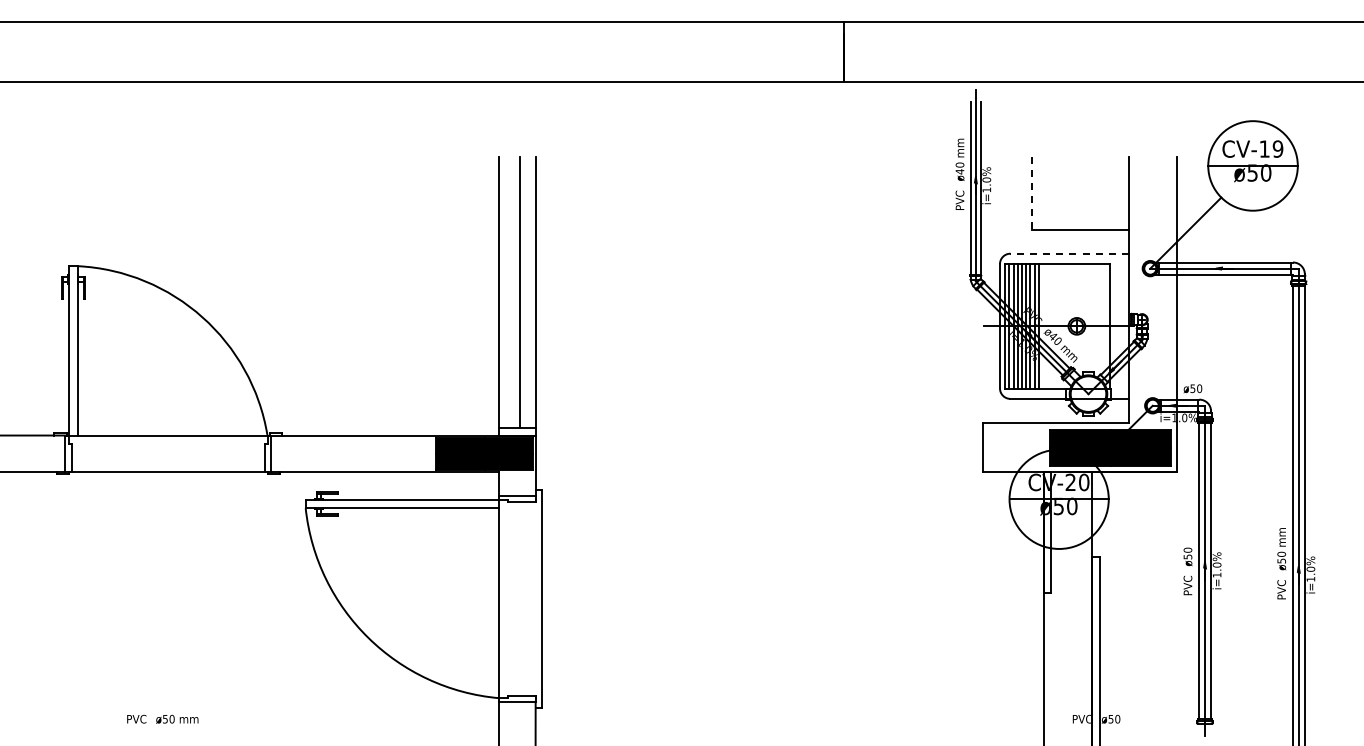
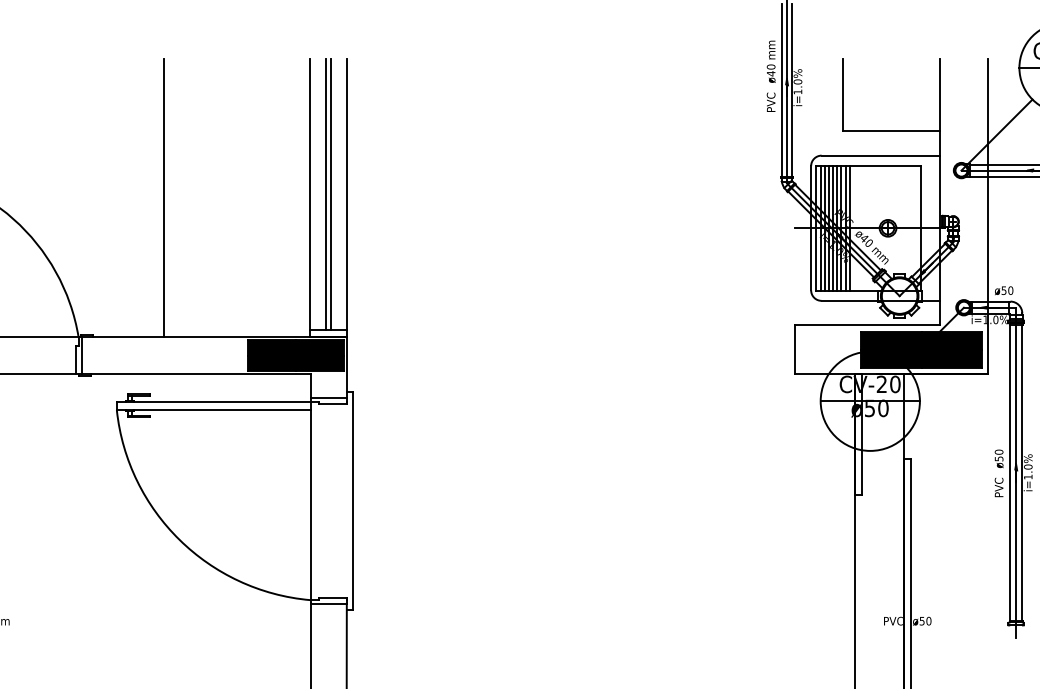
line: (1031, 193) -> (842, 95), dashed -> solid
line: (1069, 253) -> (880, 155), dashed -> solid
line: (514, 292) -> (325, 194), added
line: (352, 295) -> (163, 197), added

